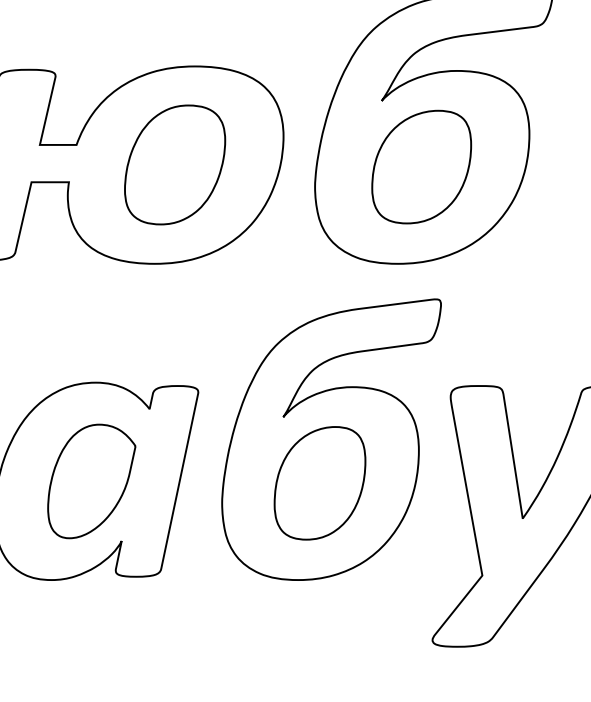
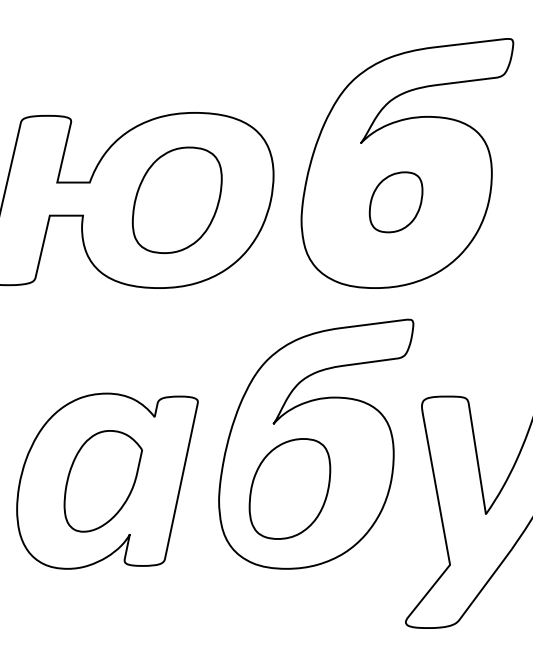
part: (420, 167) -> (395, 202), size x0.6
part: (319, 482) -> (289, 488), moved

